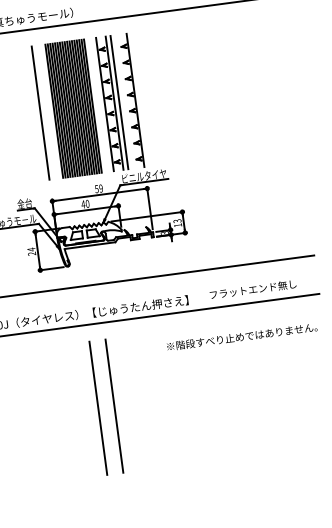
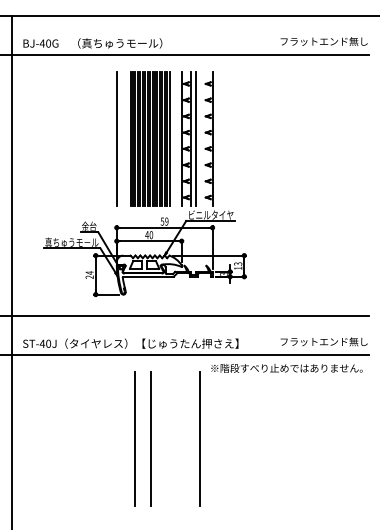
text: (252, 289) -> (323, 341), moved
text: (241, 337) -> (286, 368), moved
line: (162, 399) -> (199, 438), added

